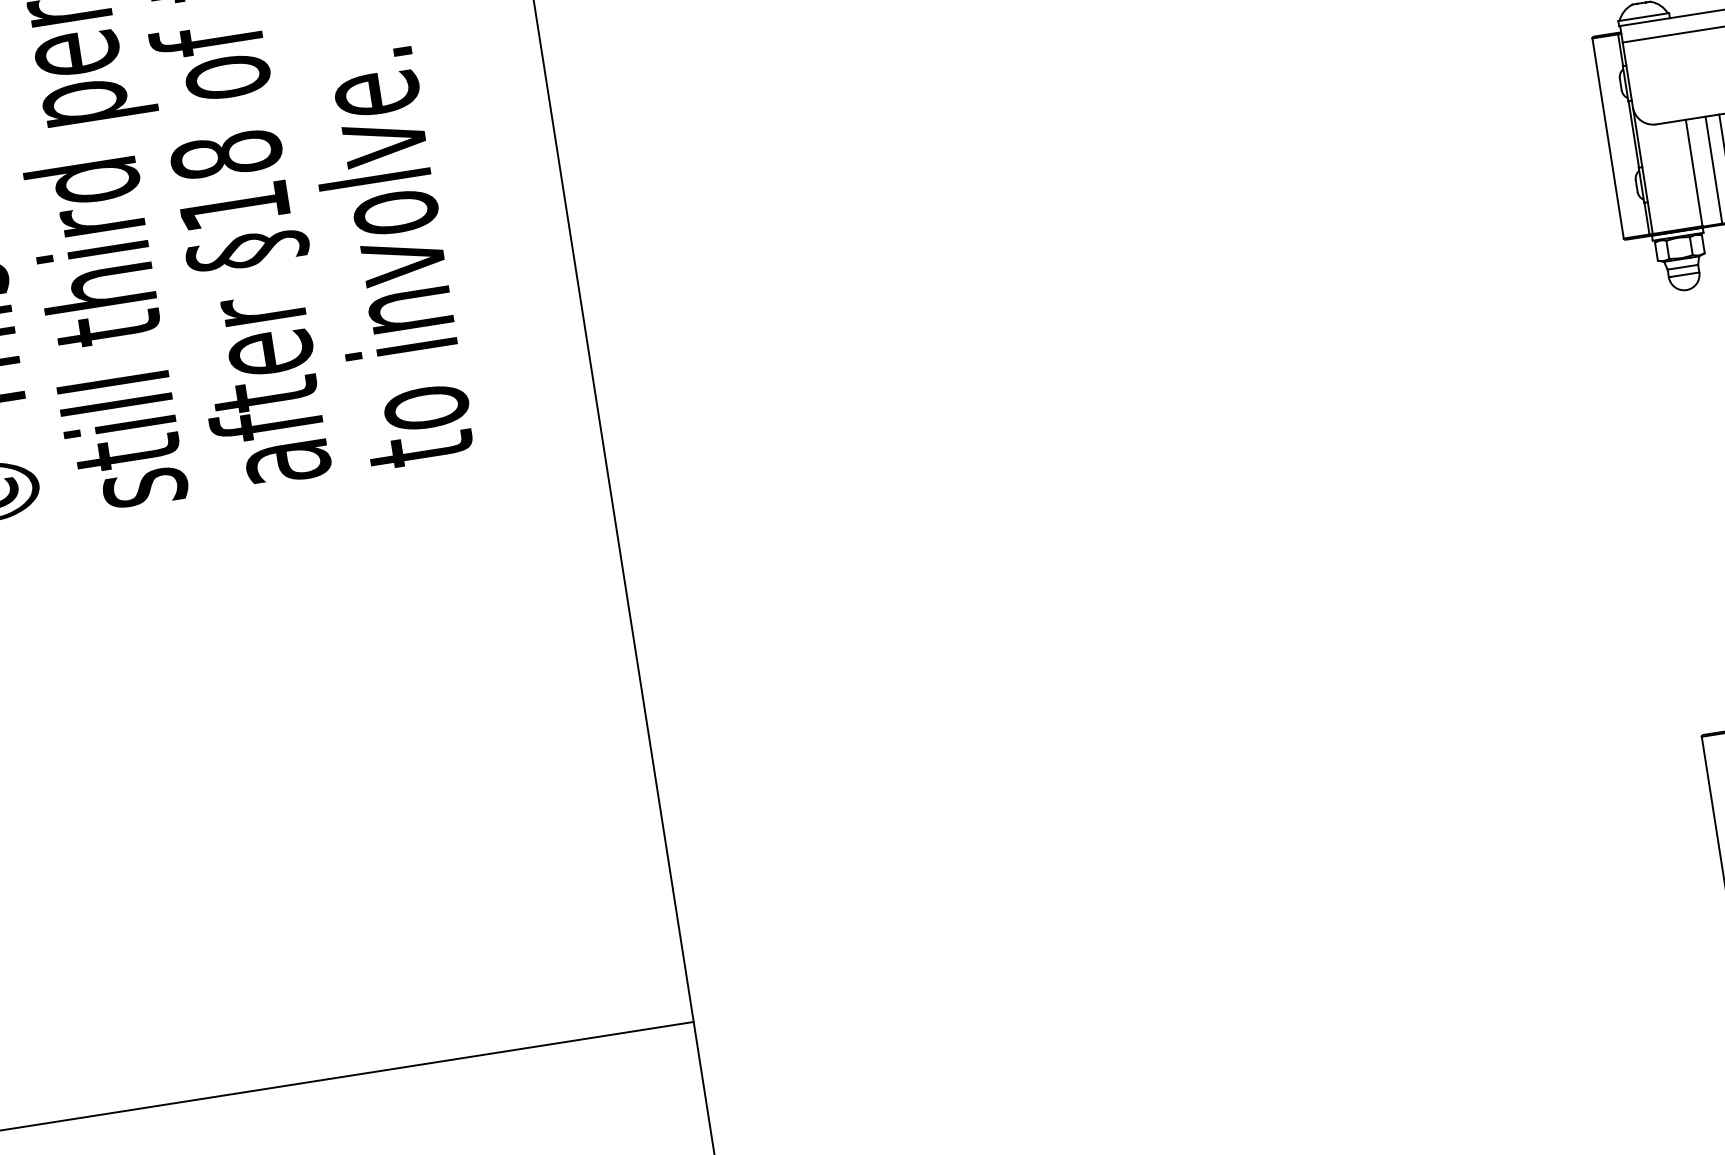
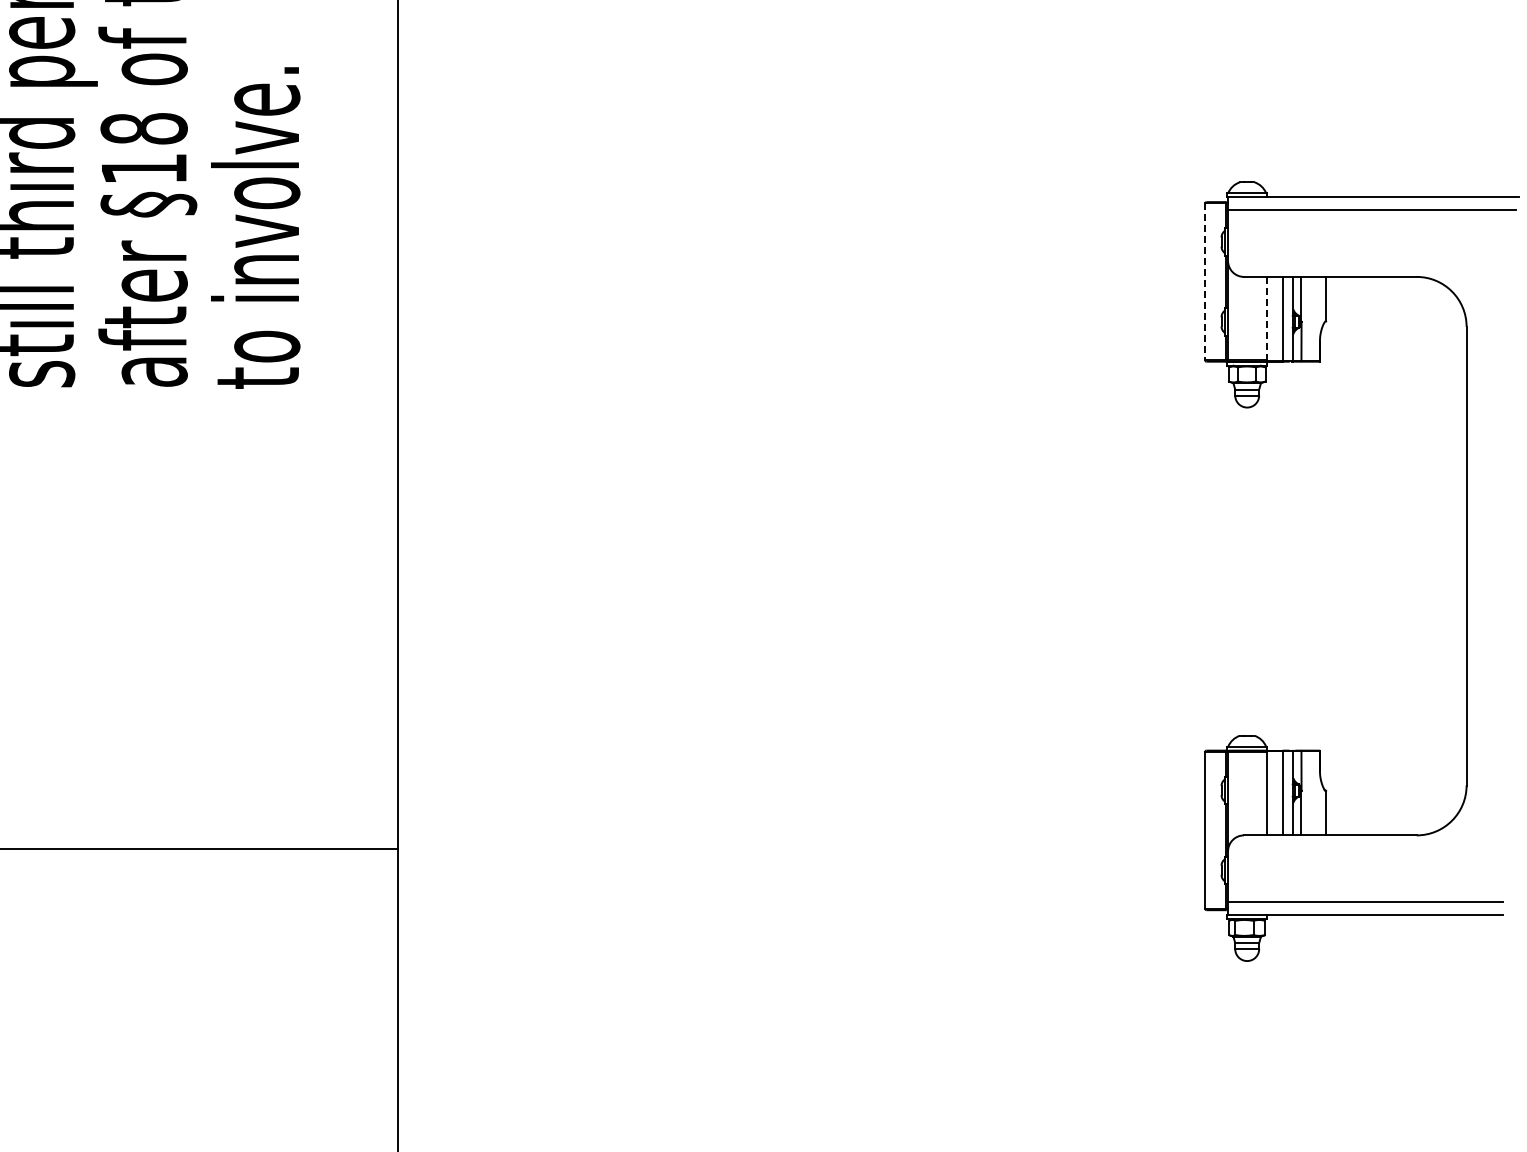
line: (1608, 137) -> (1205, 281), solid -> dashed
line: (1694, 172) -> (1267, 318), solid -> dashed

